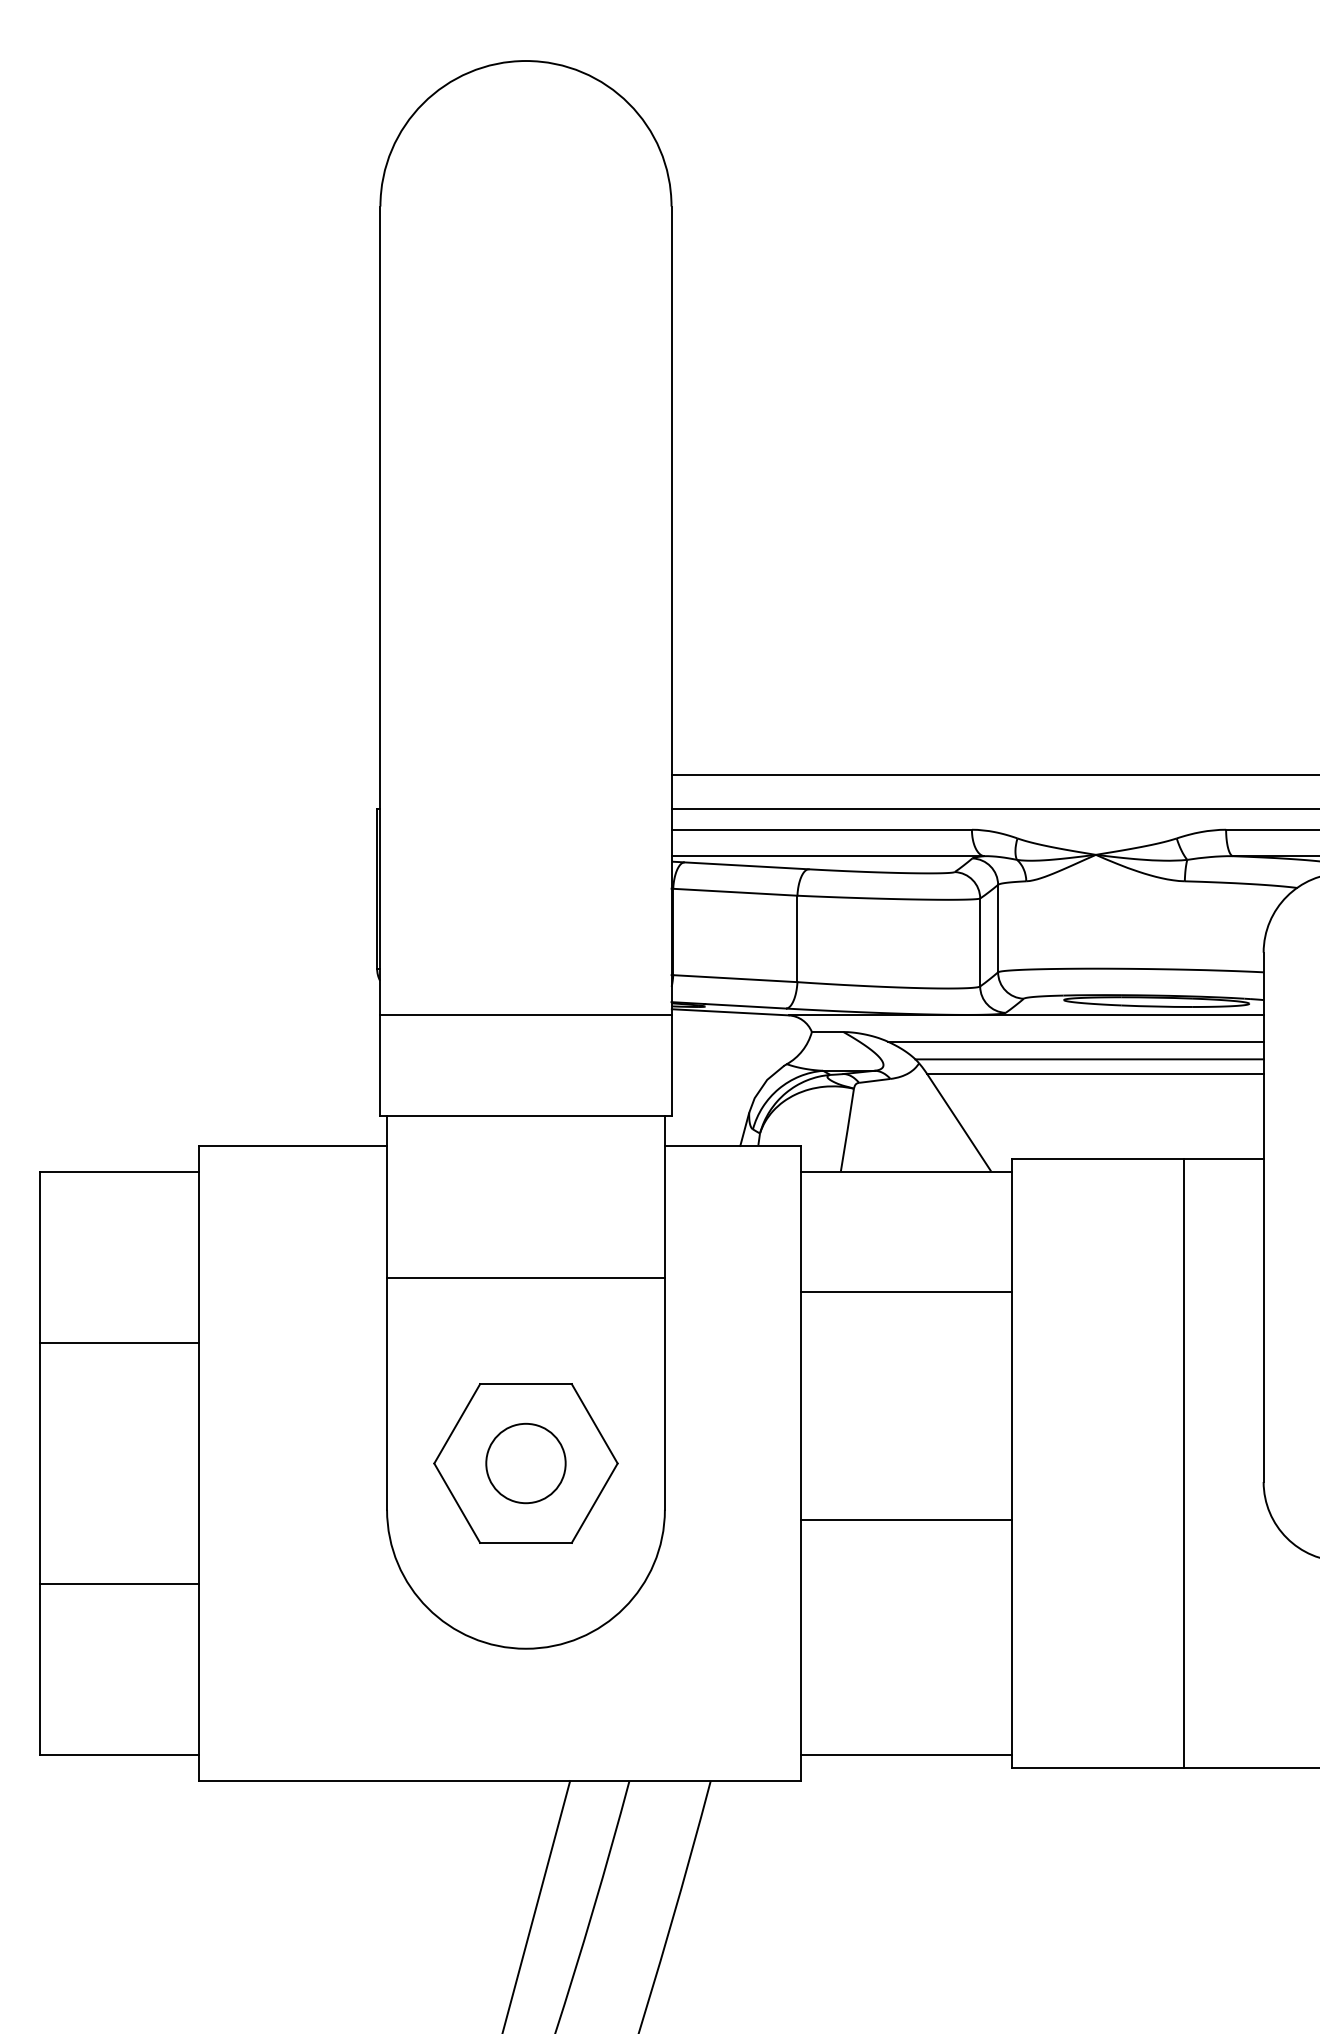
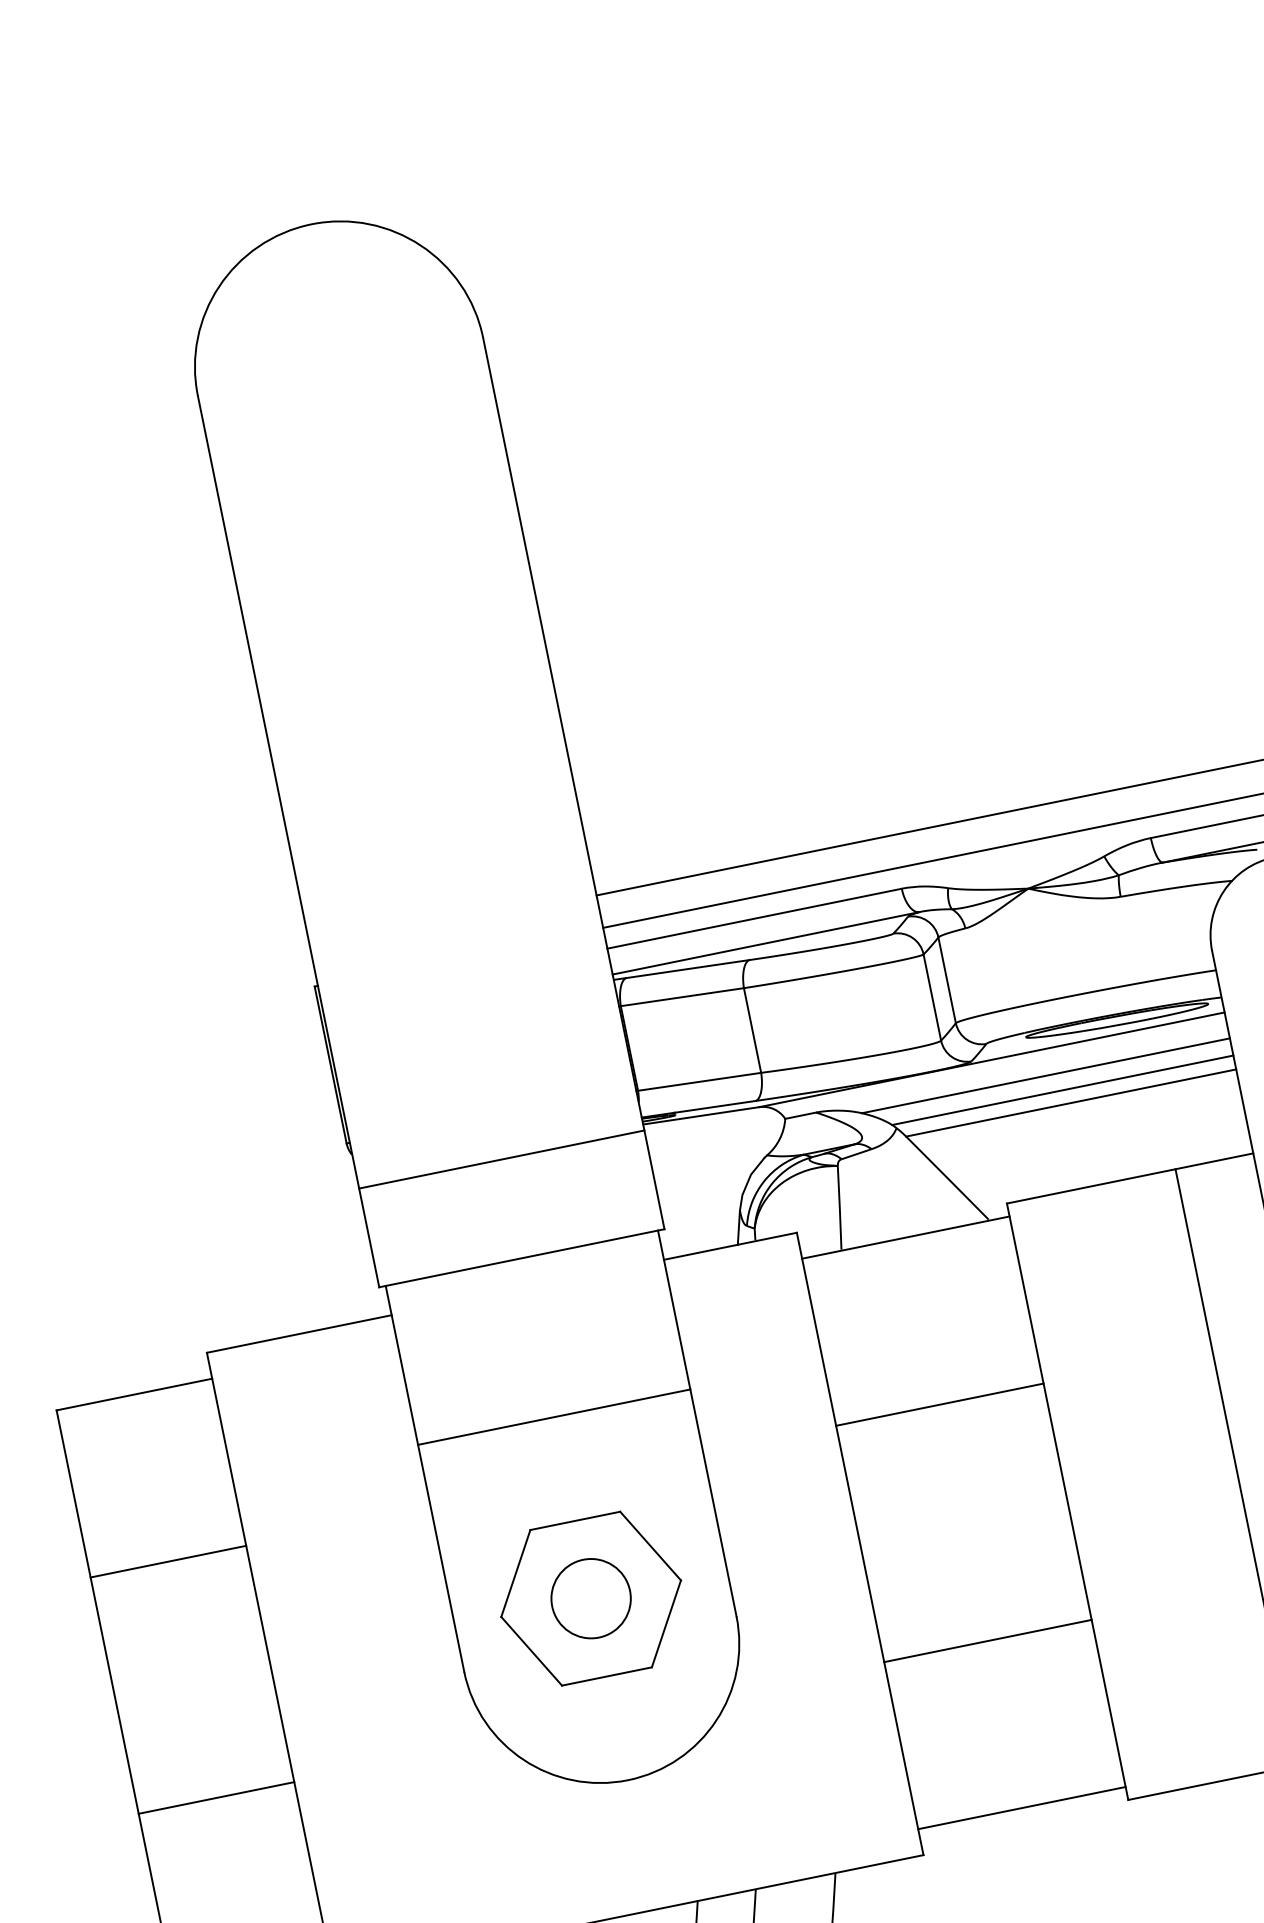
line: (906, 1291) -> (939, 1404), moved
line: (906, 1520) -> (988, 1641), moved

